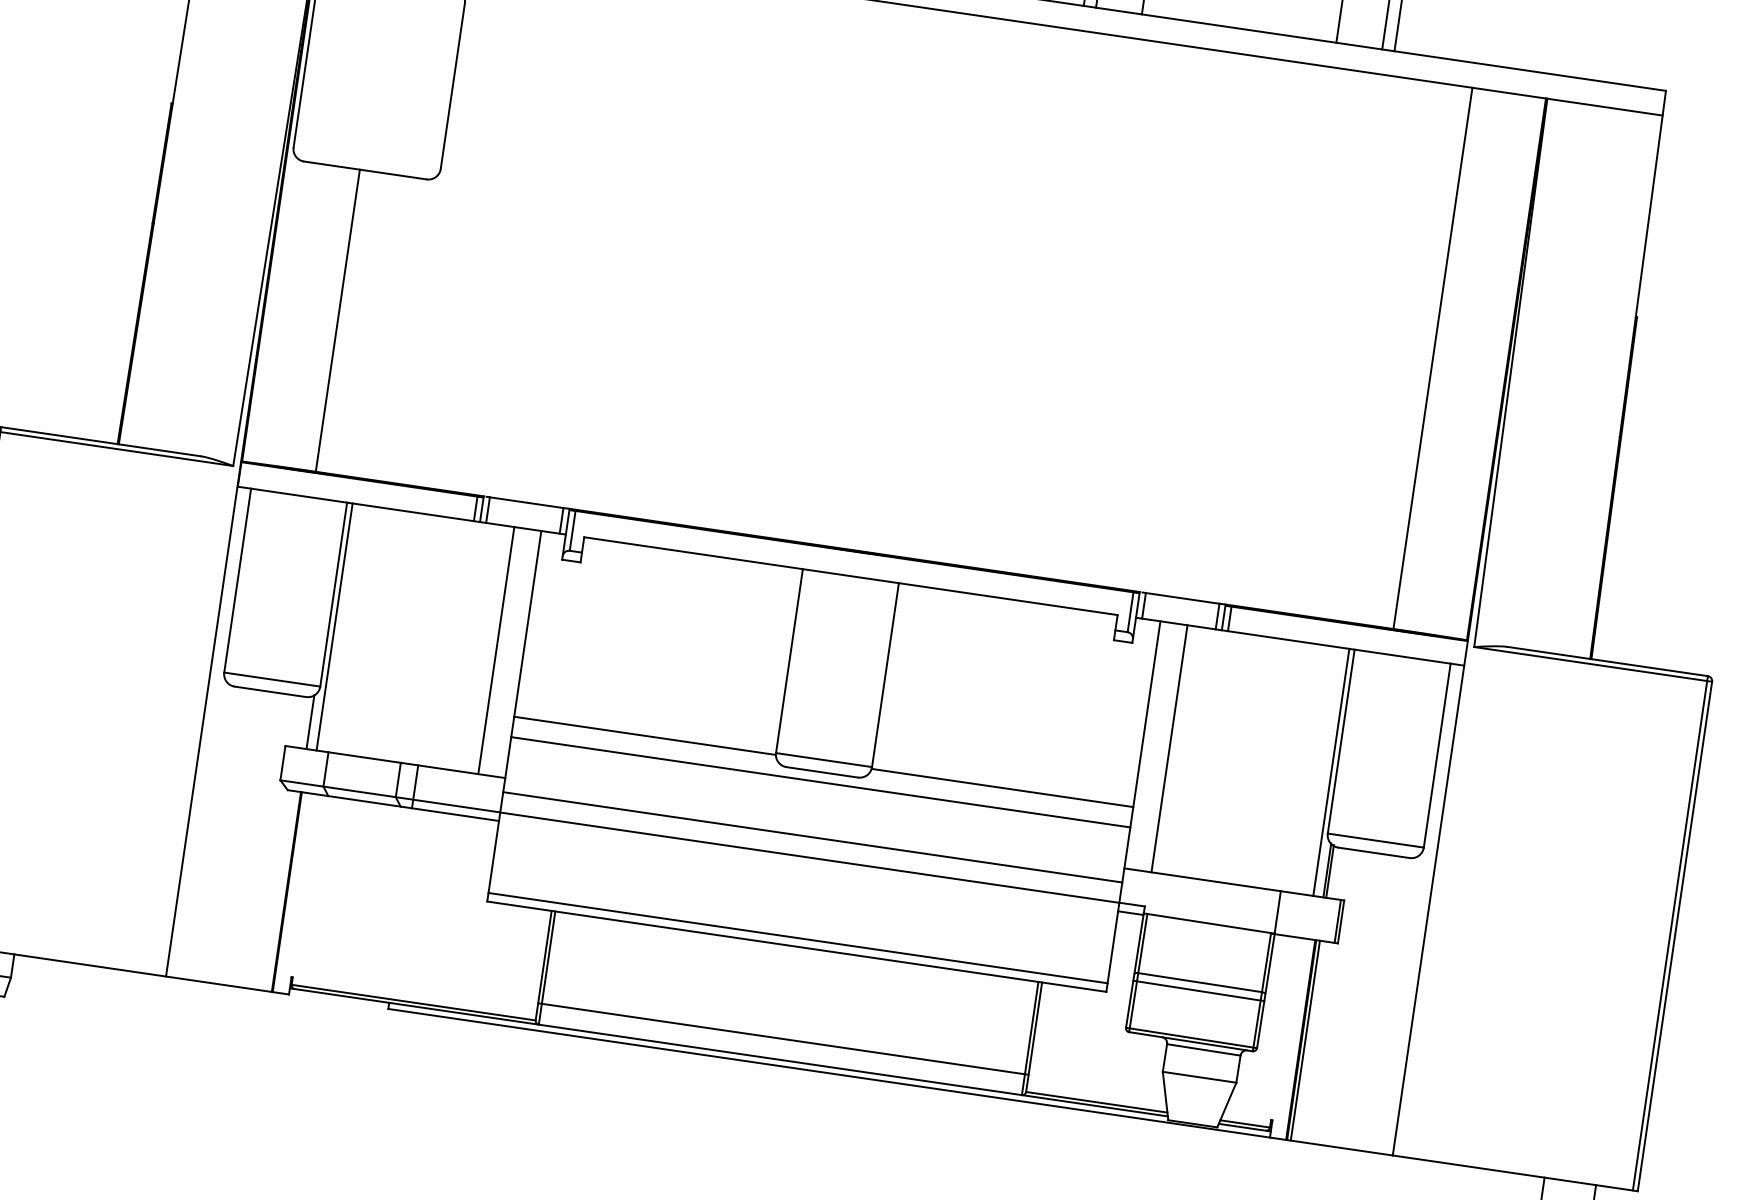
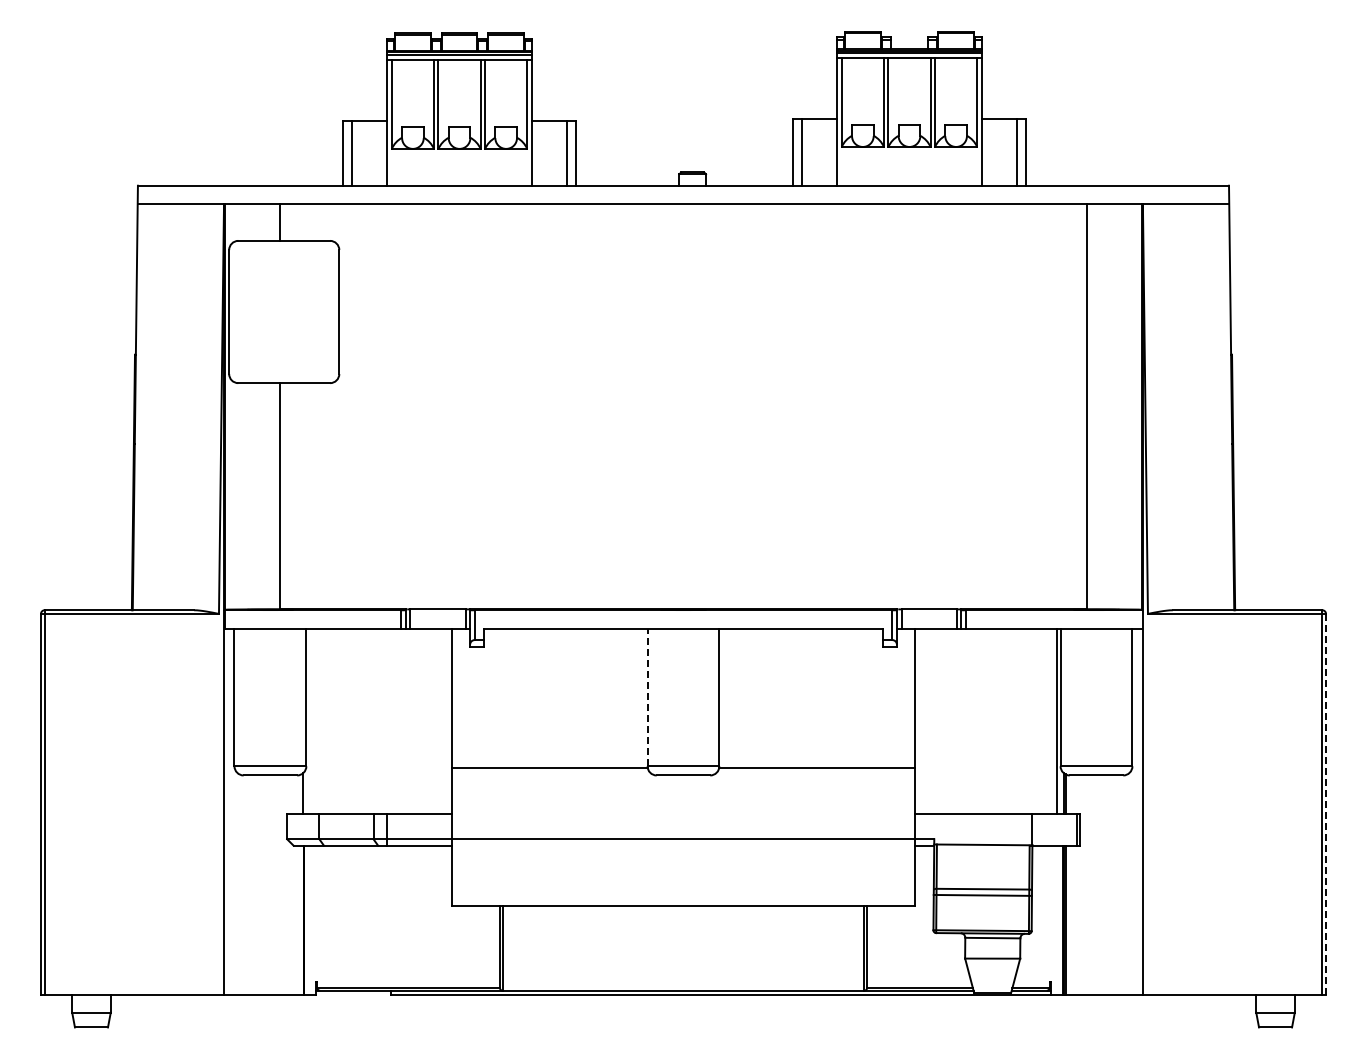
line: (334, 626) -> (310, 720), removed
line: (496, 649) -> (431, 720), removed
line: (789, 661) -> (647, 697), solid -> dashed
line: (1169, 748) -> (935, 720), removed
line: (820, 781) -> (683, 782), removed
line: (812, 837) -> (683, 824), removed
line: (1675, 936) -> (1326, 804), solid -> dashed
line: (798, 938) -> (683, 899), removed
line: (783, 1039) -> (683, 975), removed

